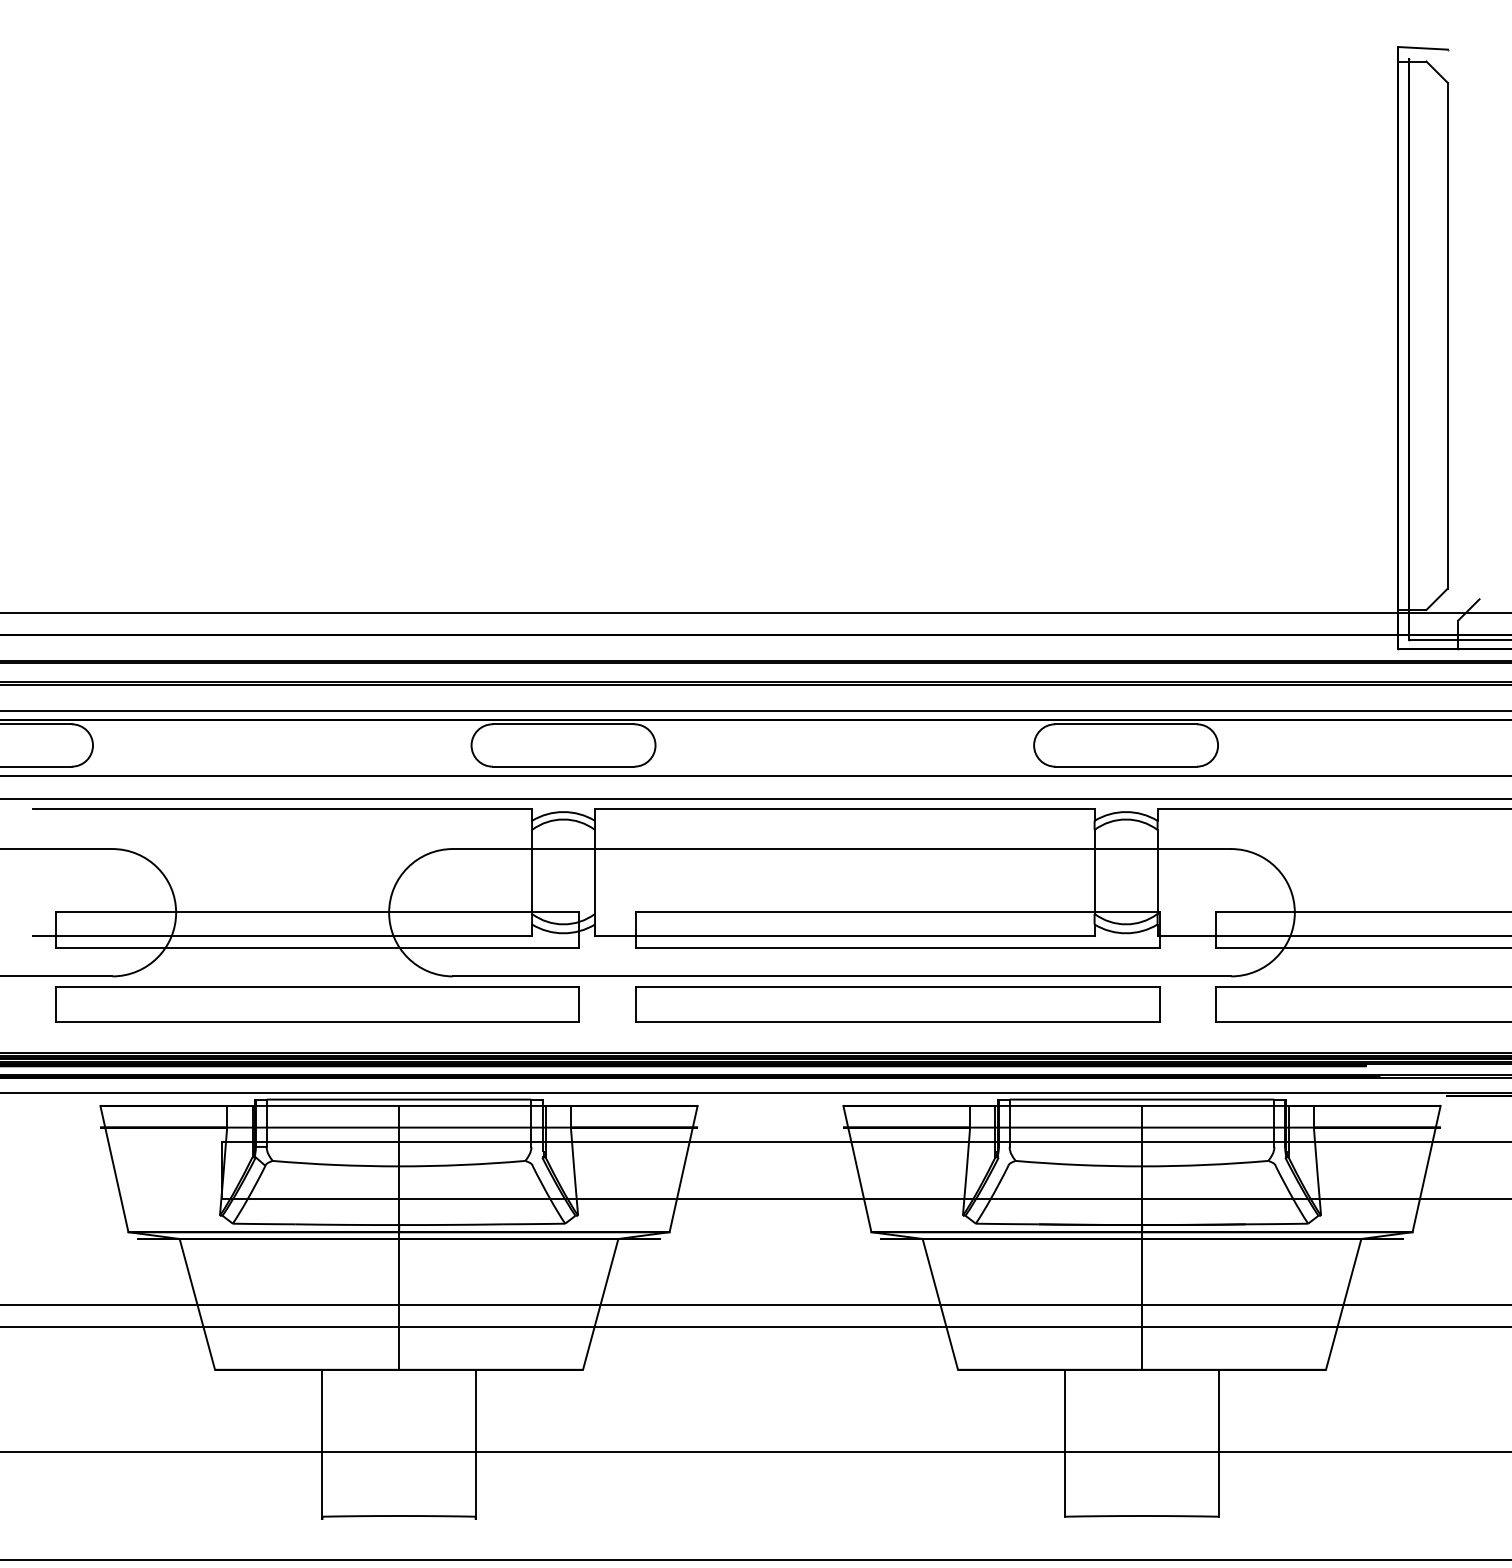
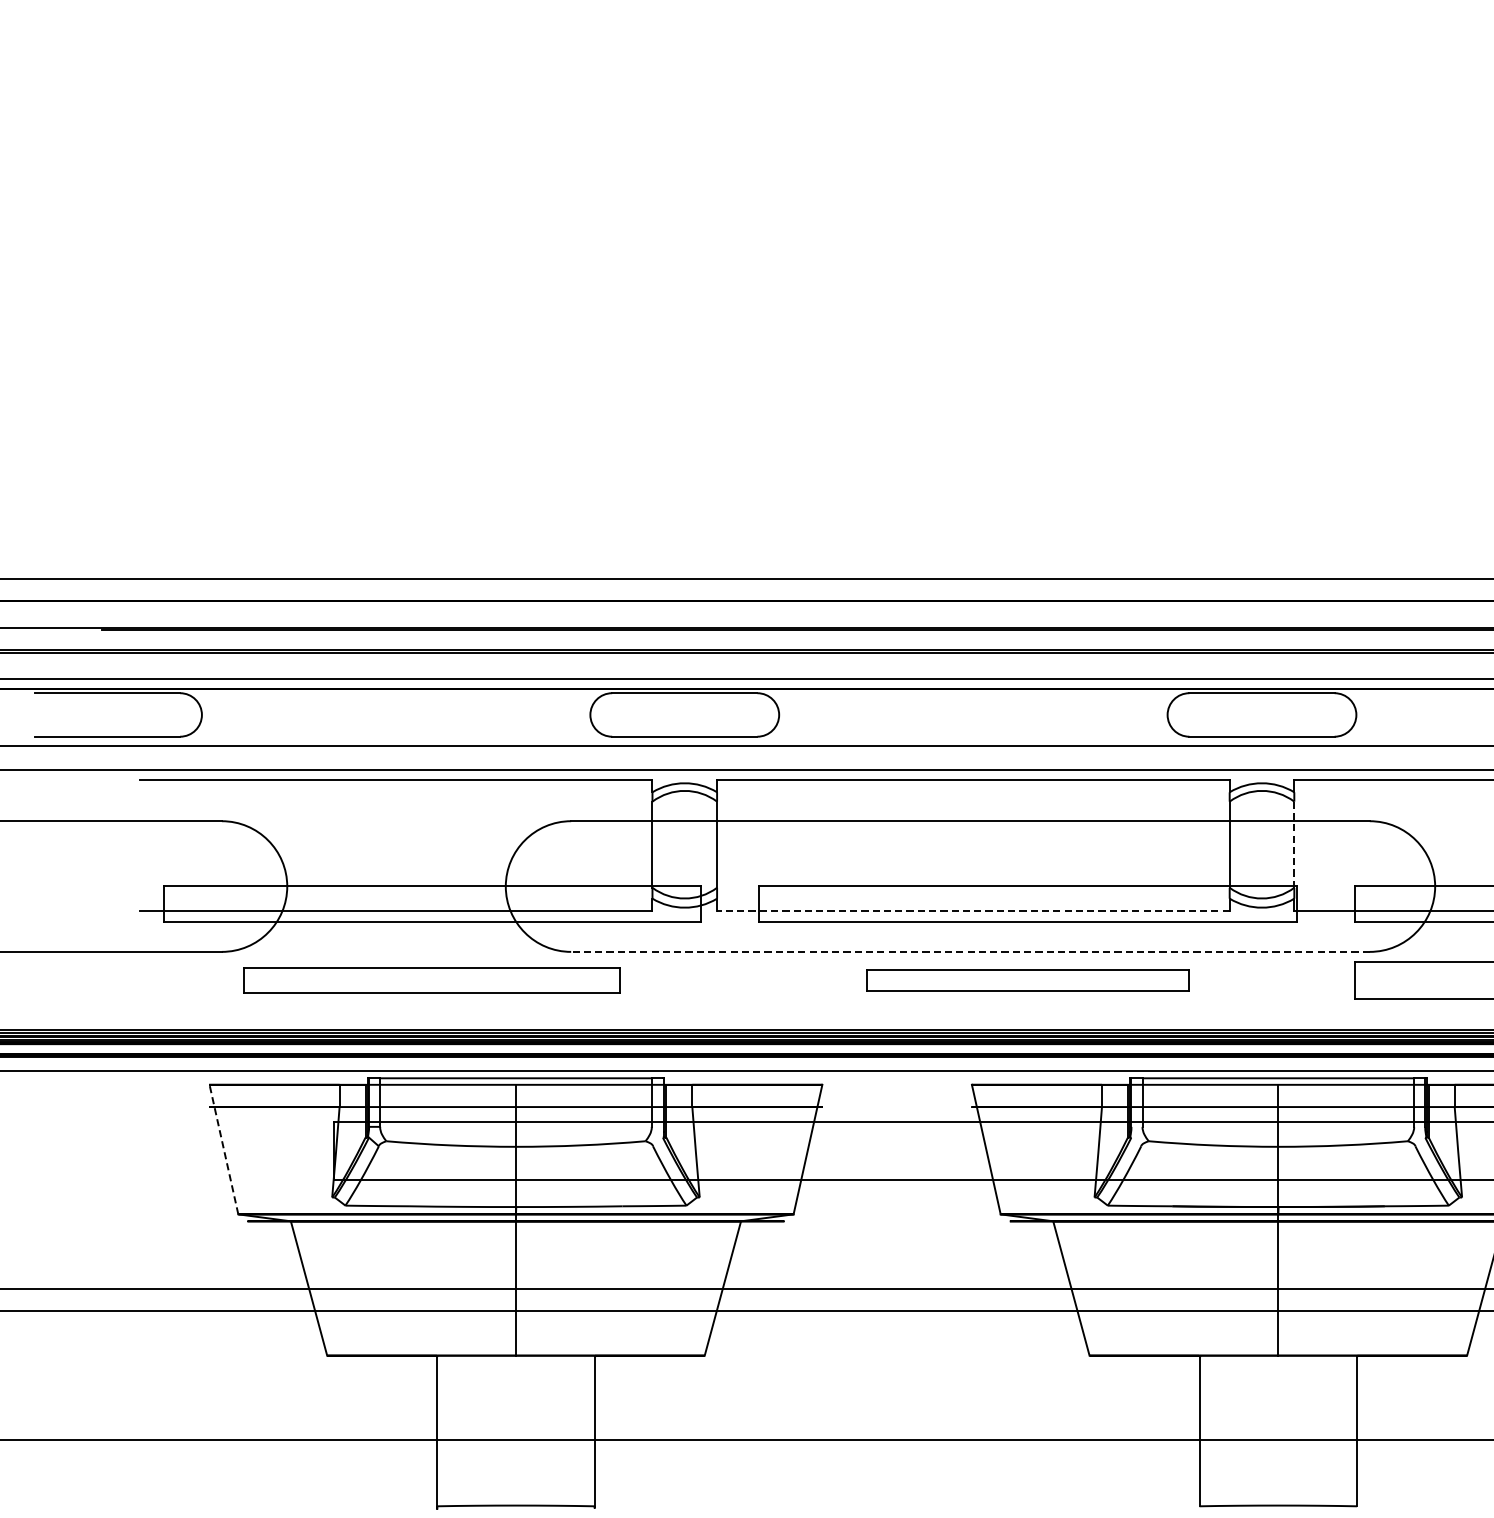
line: (1157, 871) -> (1294, 844), solid -> dashed
line: (844, 936) -> (973, 910), solid -> dashed
line: (841, 976) -> (969, 951), solid -> dashed
part: (317, 1004) -> (432, 980), size x0.7
part: (897, 1004) -> (1027, 980), size x0.6
line: (114, 1169) -> (224, 1150), solid -> dashed

